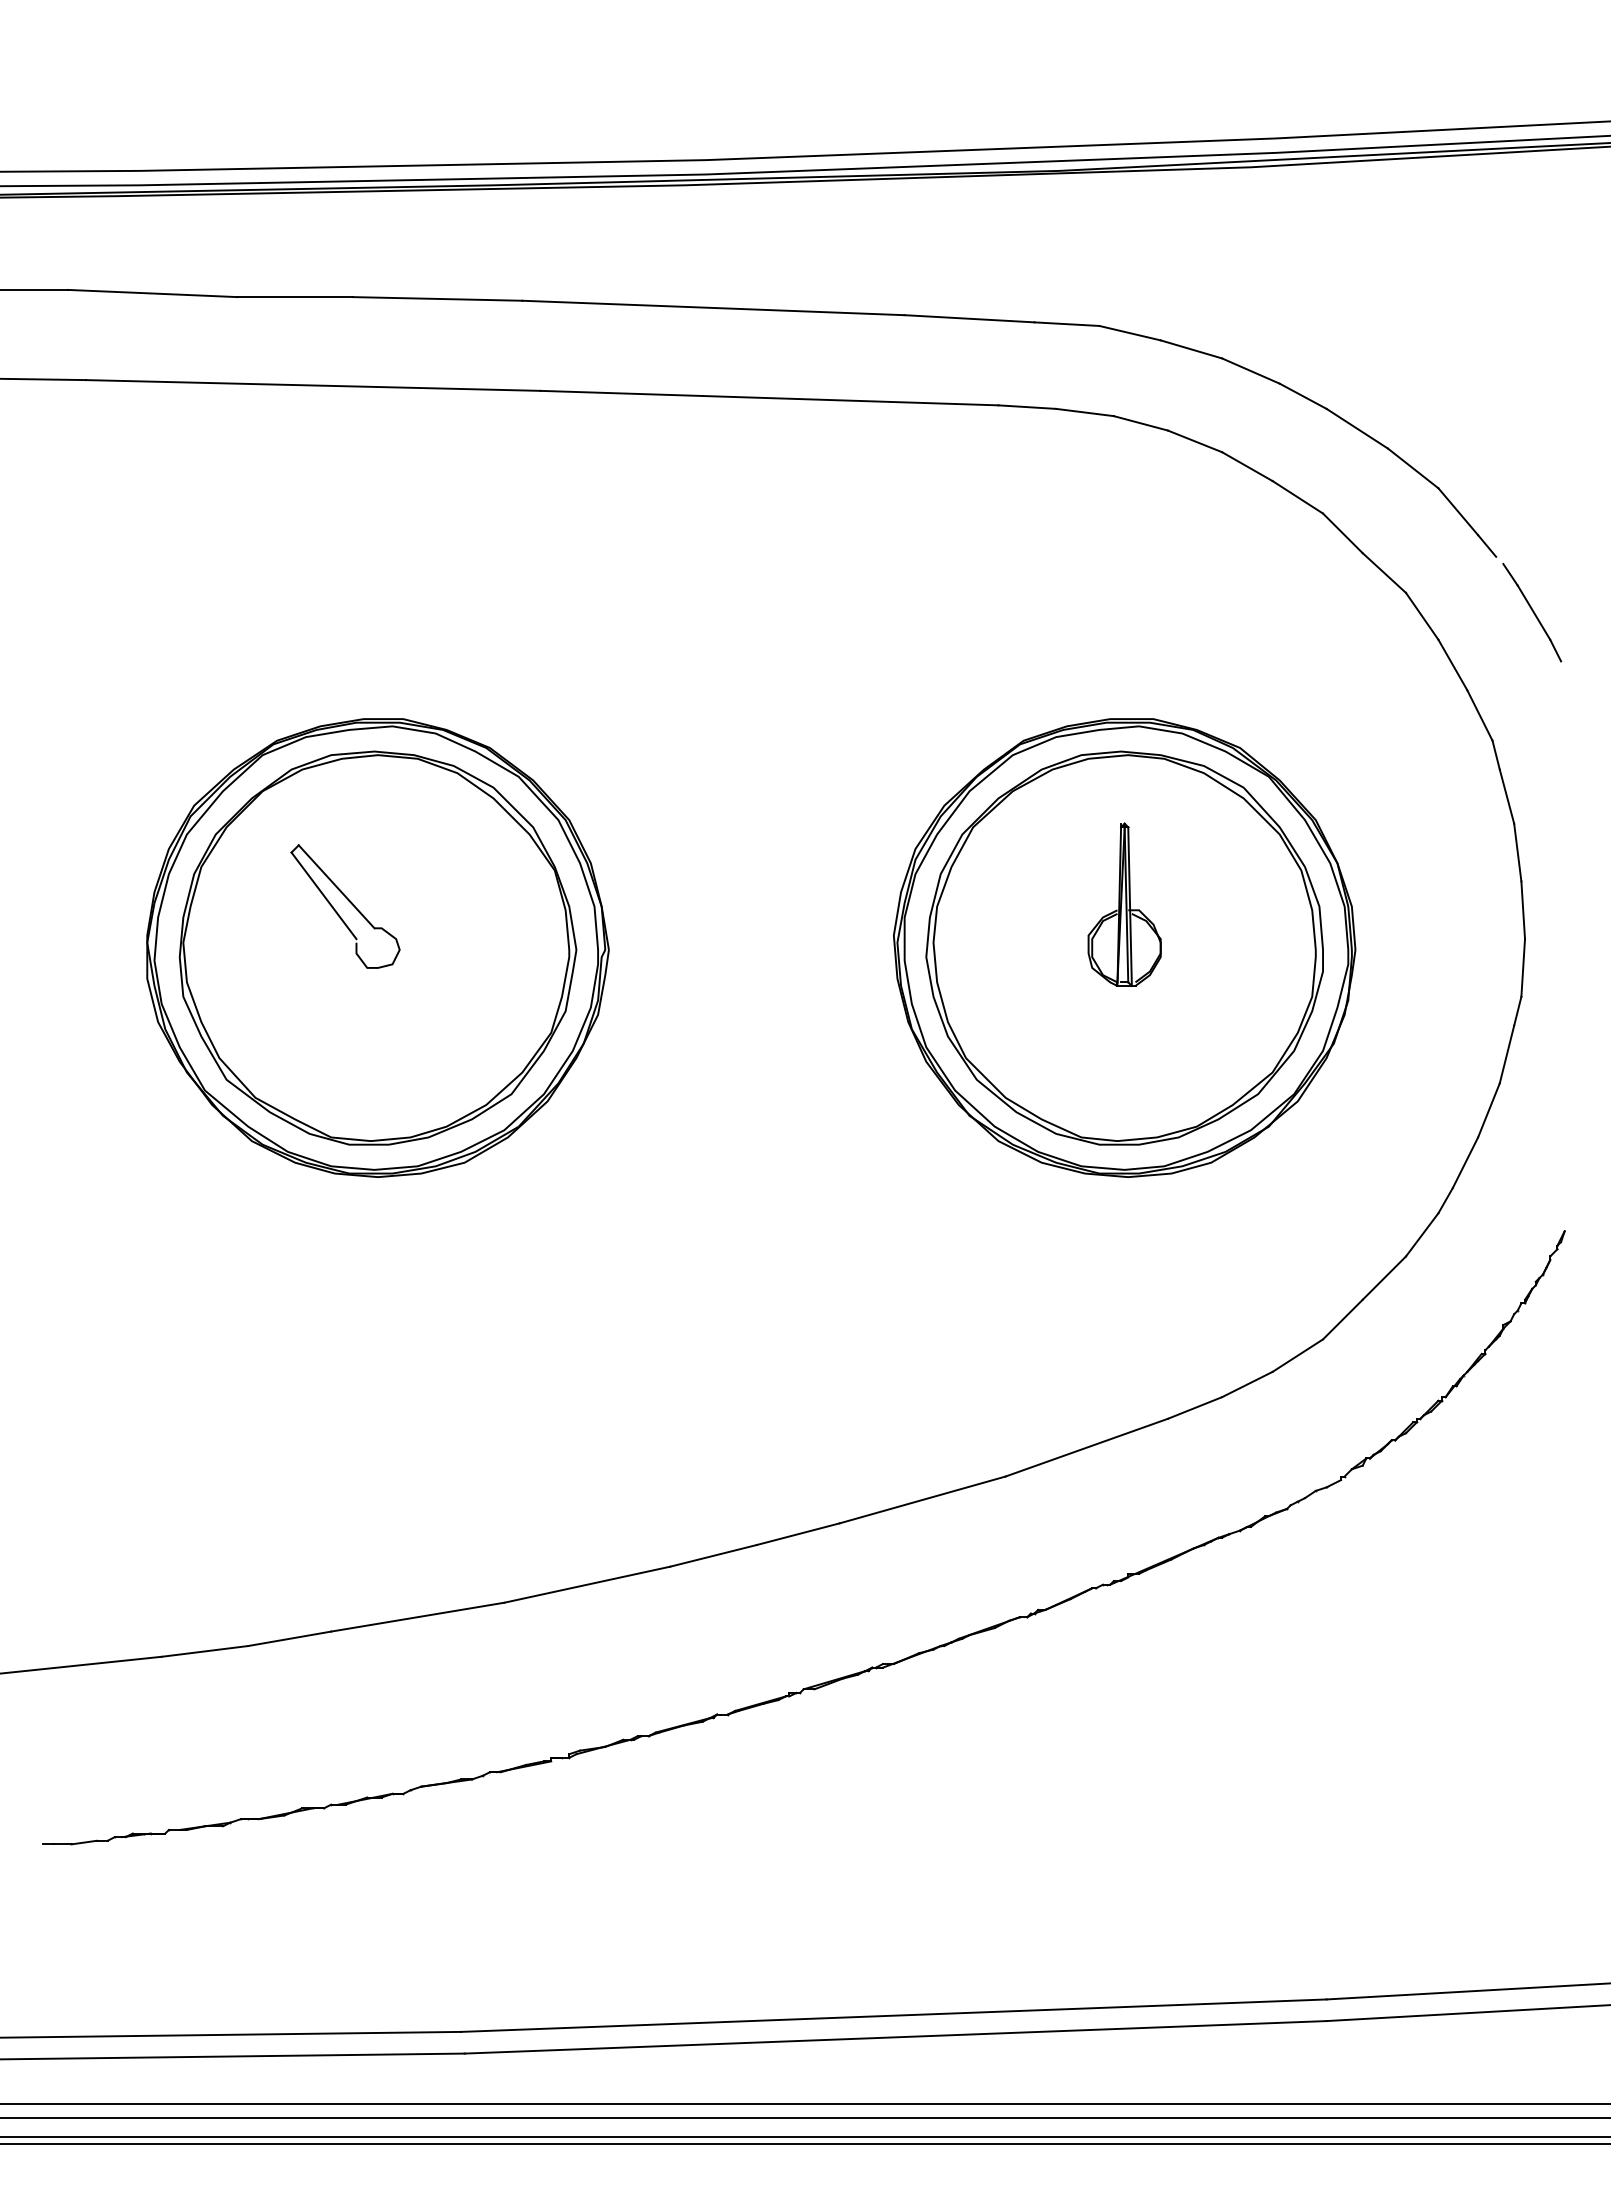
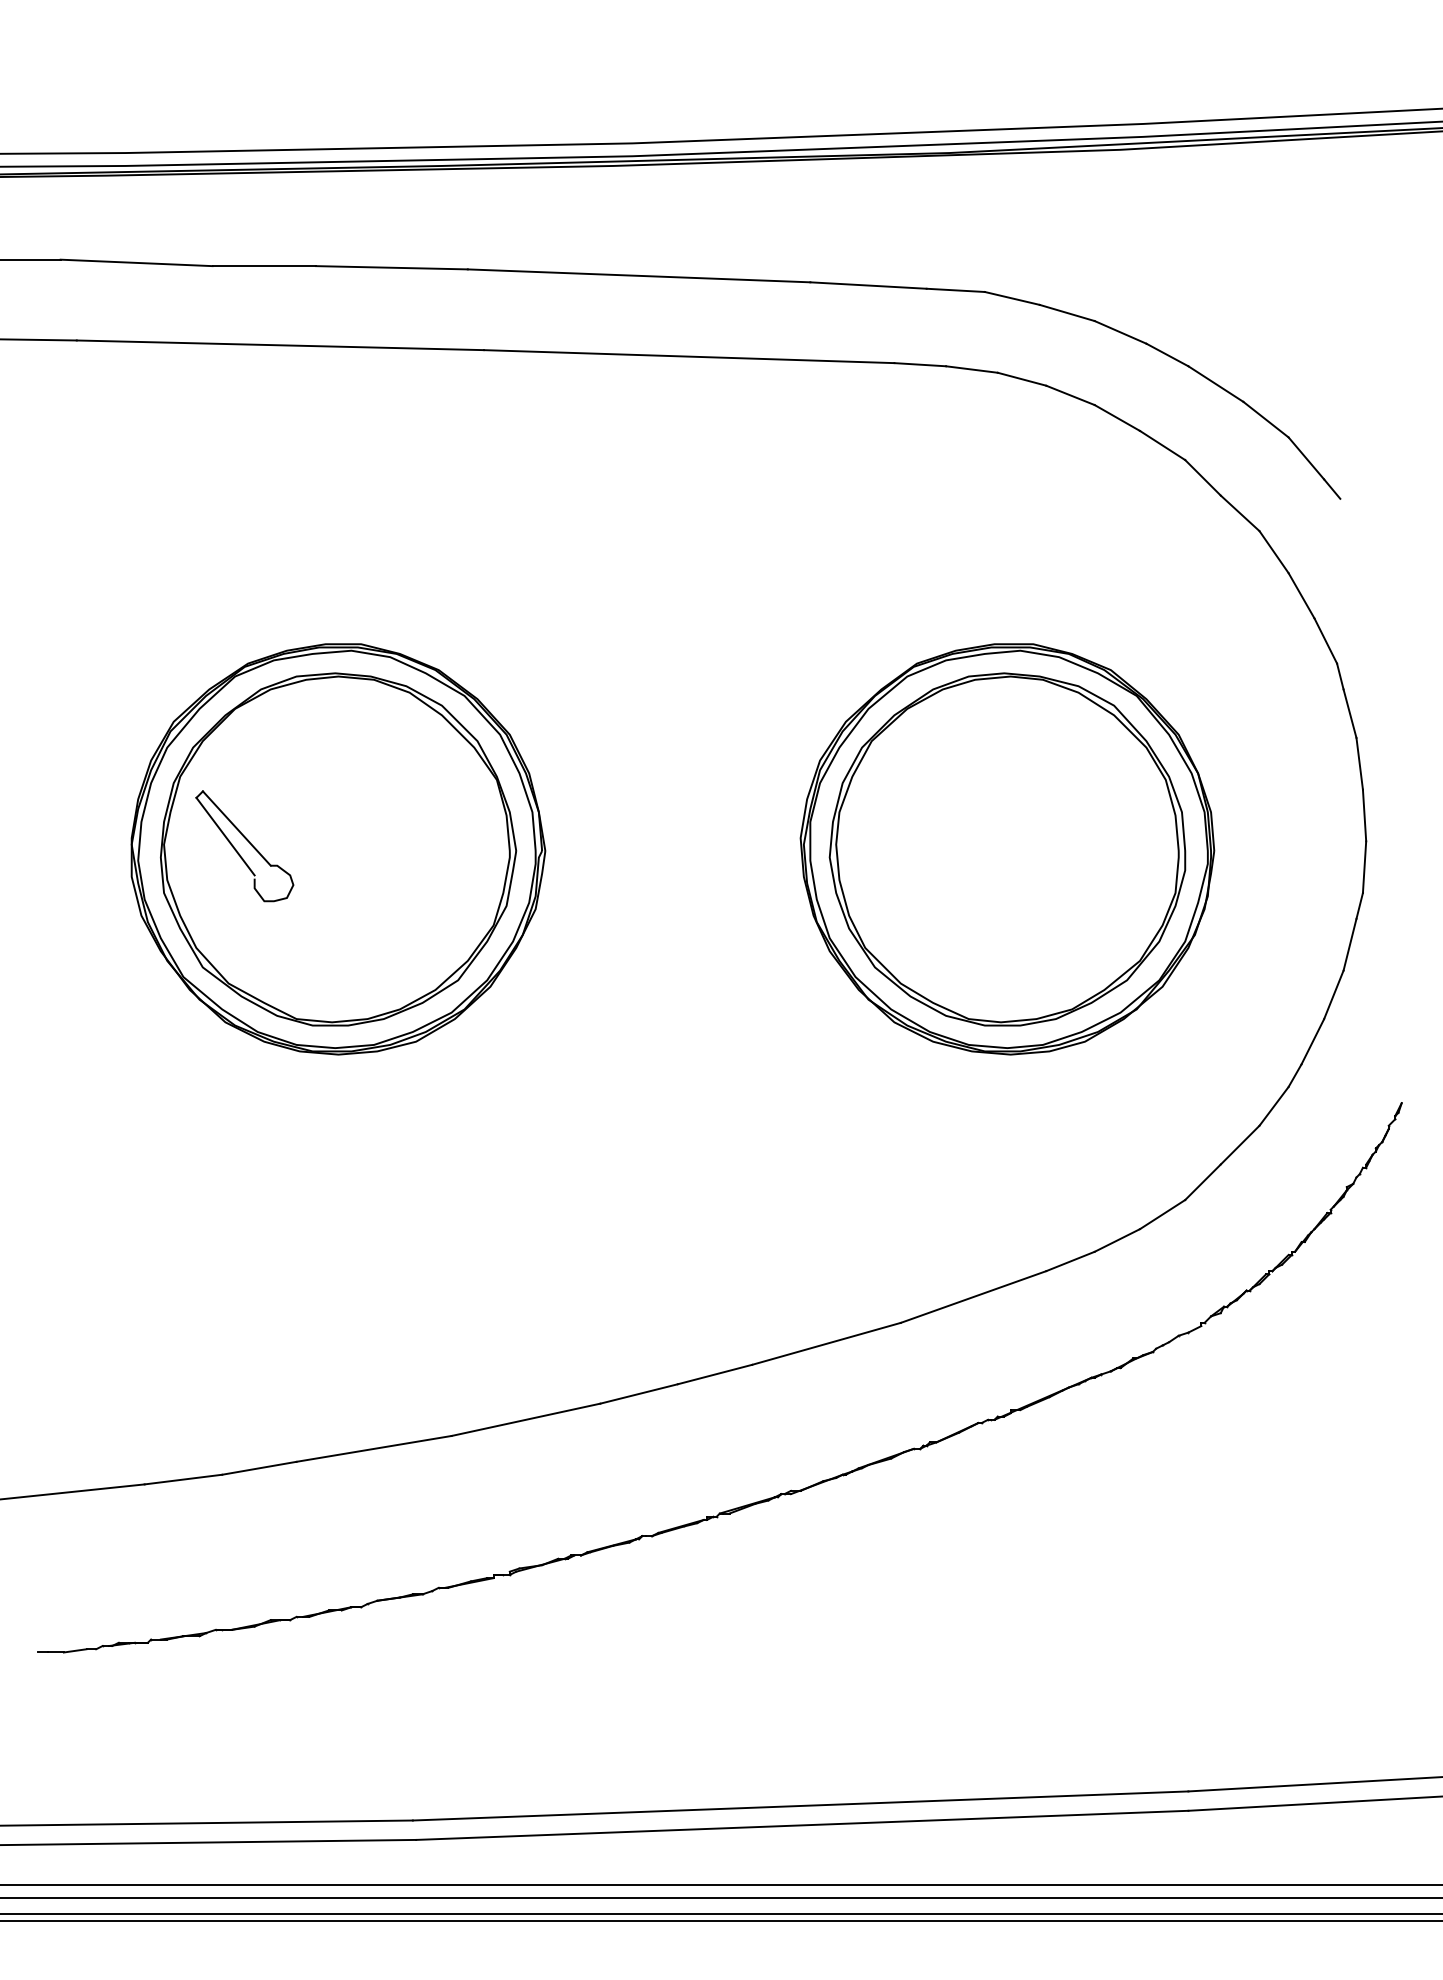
part: (1532, 612) -> (1372, 548), removed
part: (1124, 904) -> (1007, 810), removed
part: (345, 906) -> (244, 846), moved

